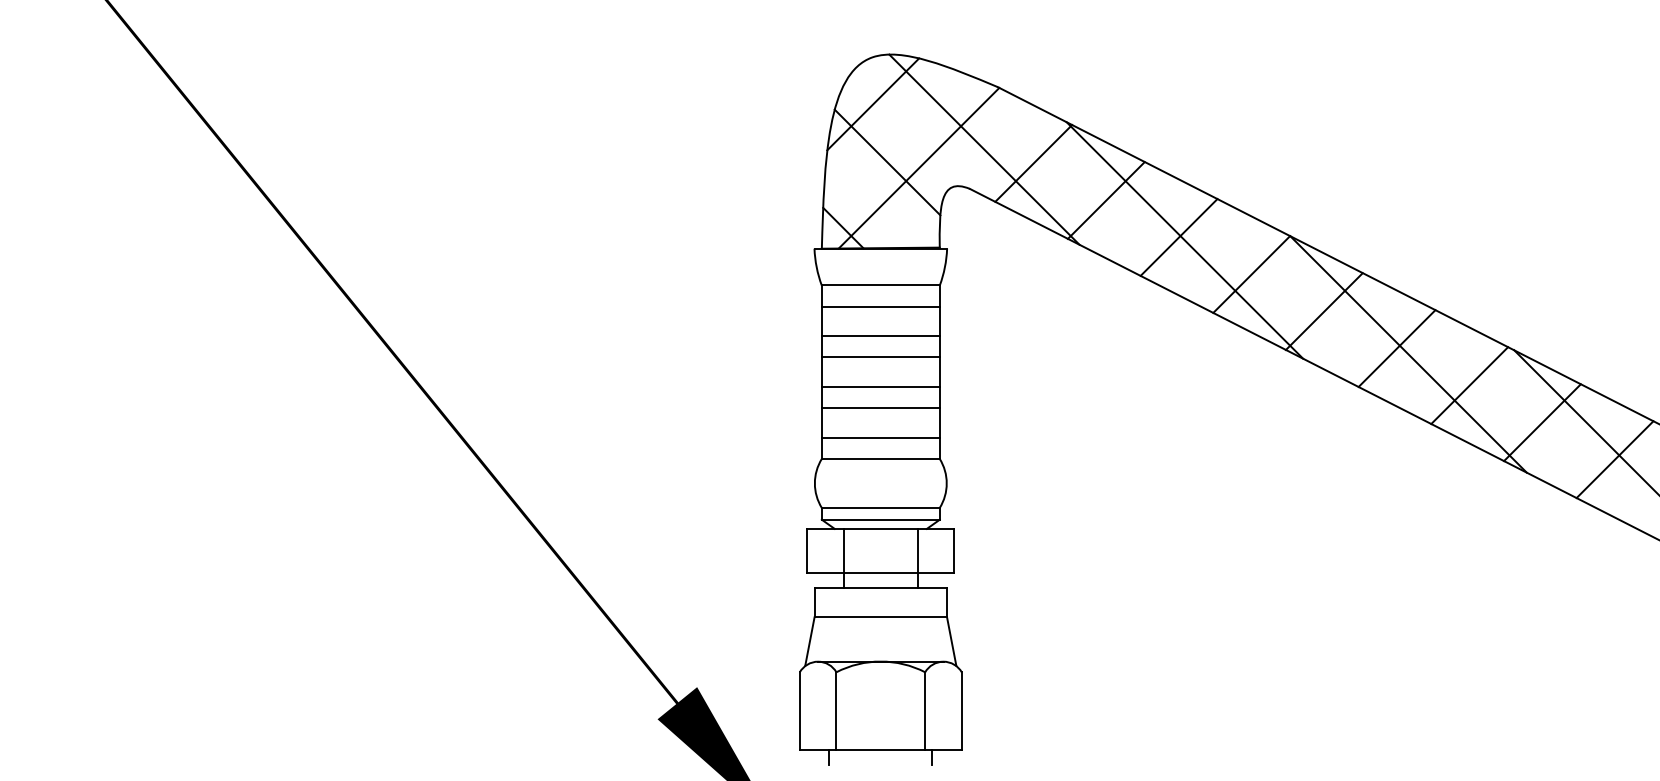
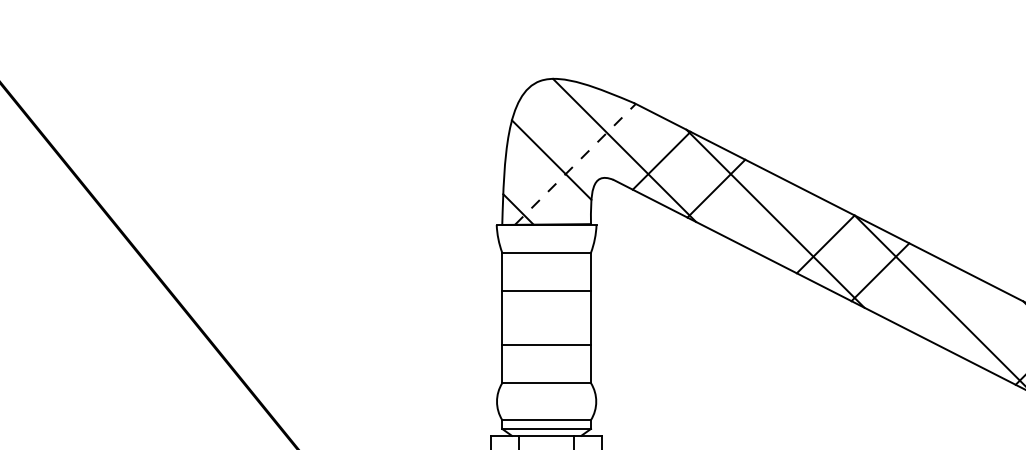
line: (873, 104) -> (541, 116), removed
line: (919, 168) -> (575, 164), solid -> dashed
line: (1178, 237) -> (770, 216), removed
line: (880, 306) -> (546, 268), removed
line: (1396, 348) -> (934, 300), removed
line: (880, 357) -> (546, 306), removed
line: (1469, 385) -> (989, 327), removed
line: (880, 386) -> (546, 328), removed
line: (880, 437) -> (546, 367), removed

